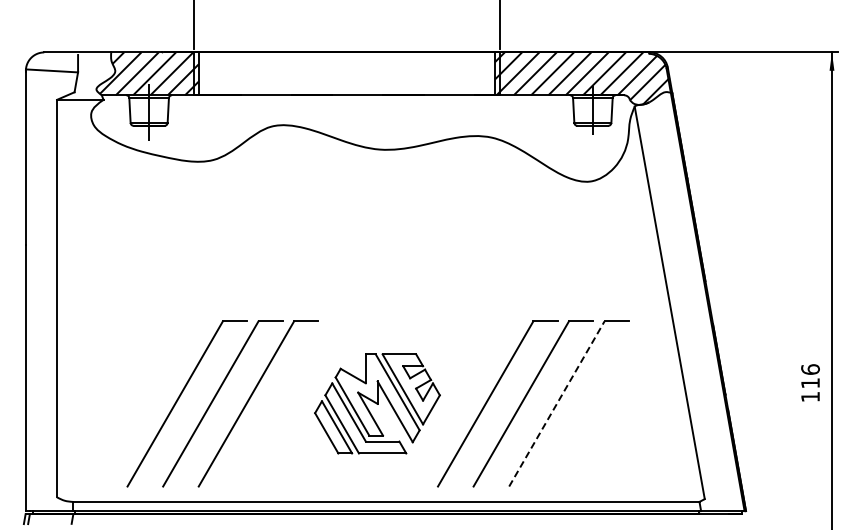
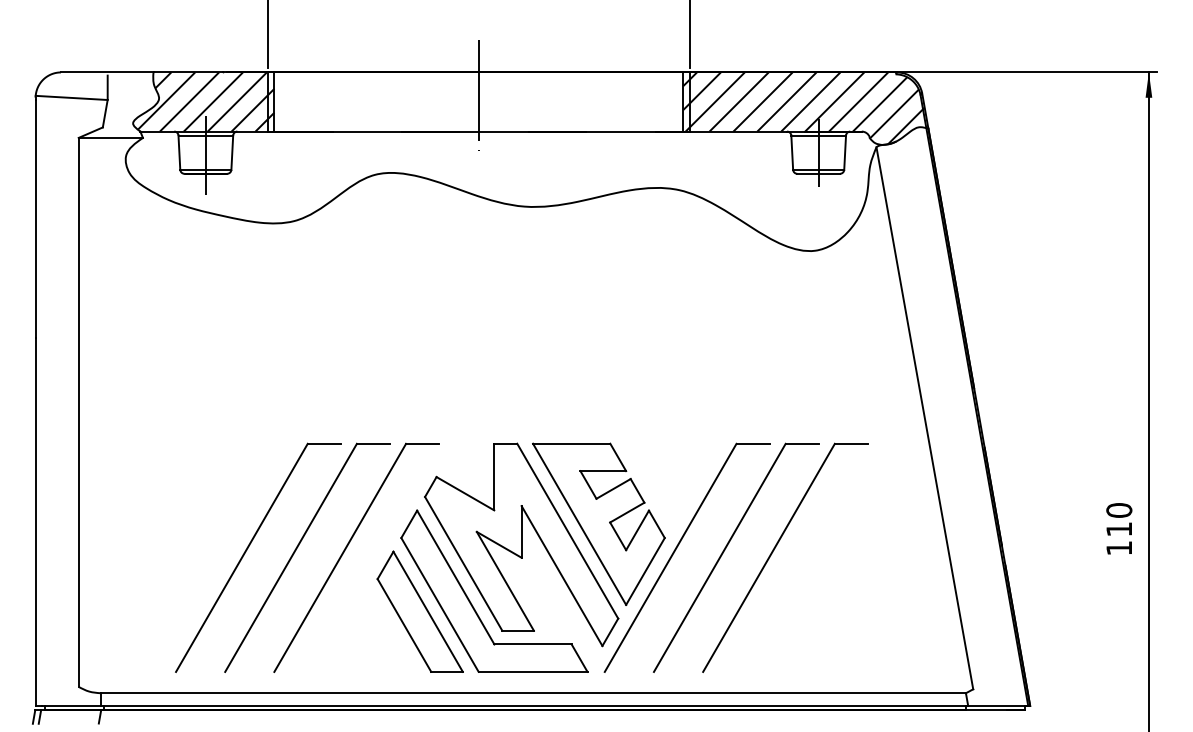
line: (346, 70) -> (478, 97), added
text: (810, 369) -> (1119, 510), 116 -> 110
part: (377, 403) -> (521, 557), size x1.67
line: (557, 403) -> (769, 557), dashed -> solid

